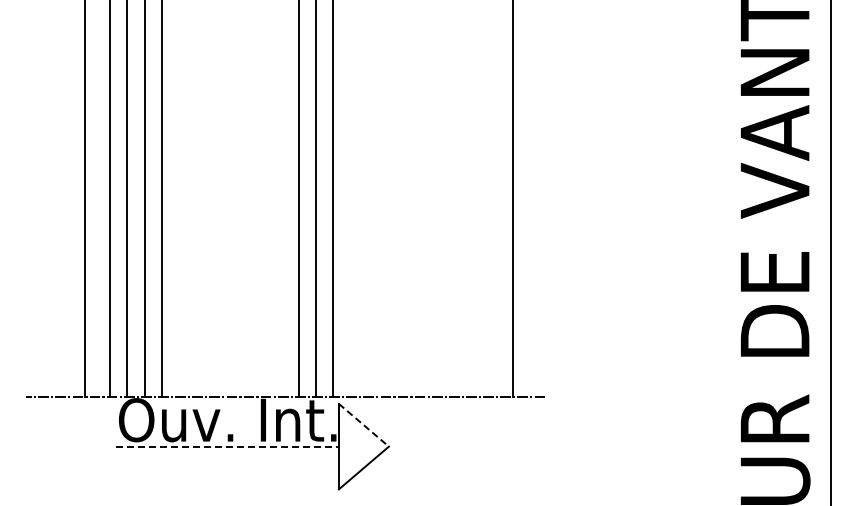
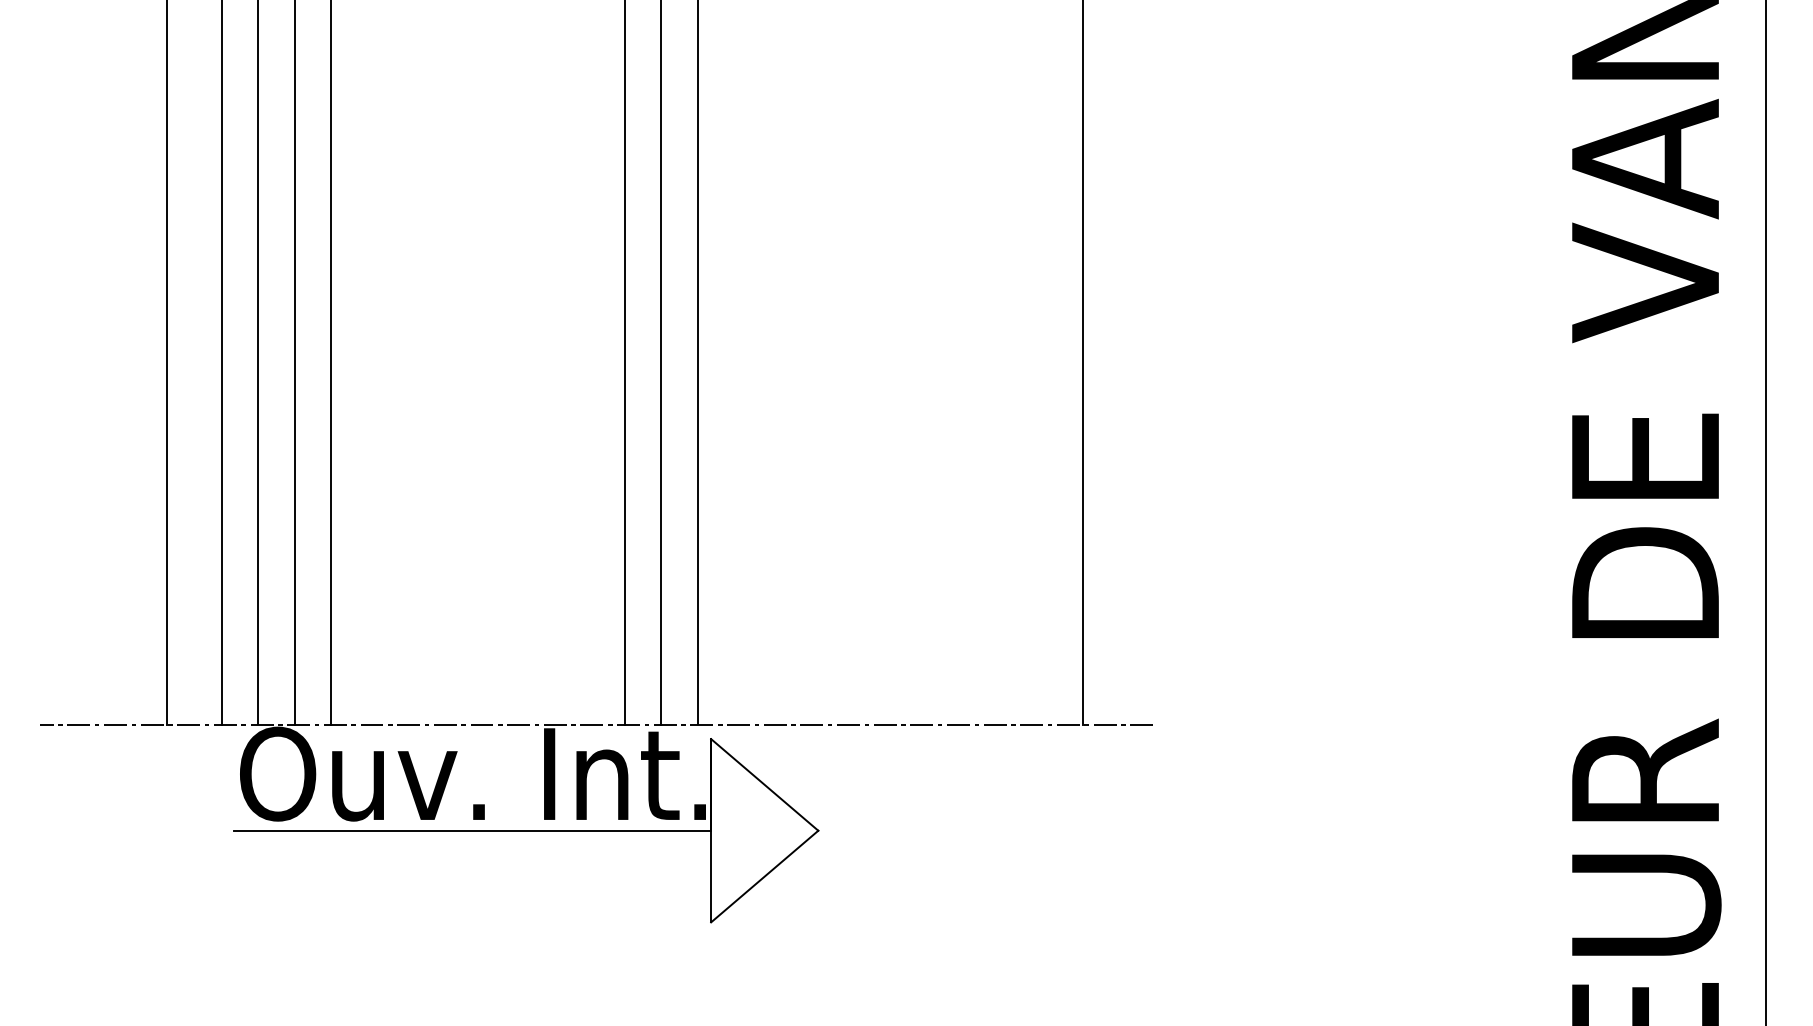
line: (363, 425) -> (763, 785), dashed -> solid
line: (227, 446) -> (472, 830), dashed -> solid

